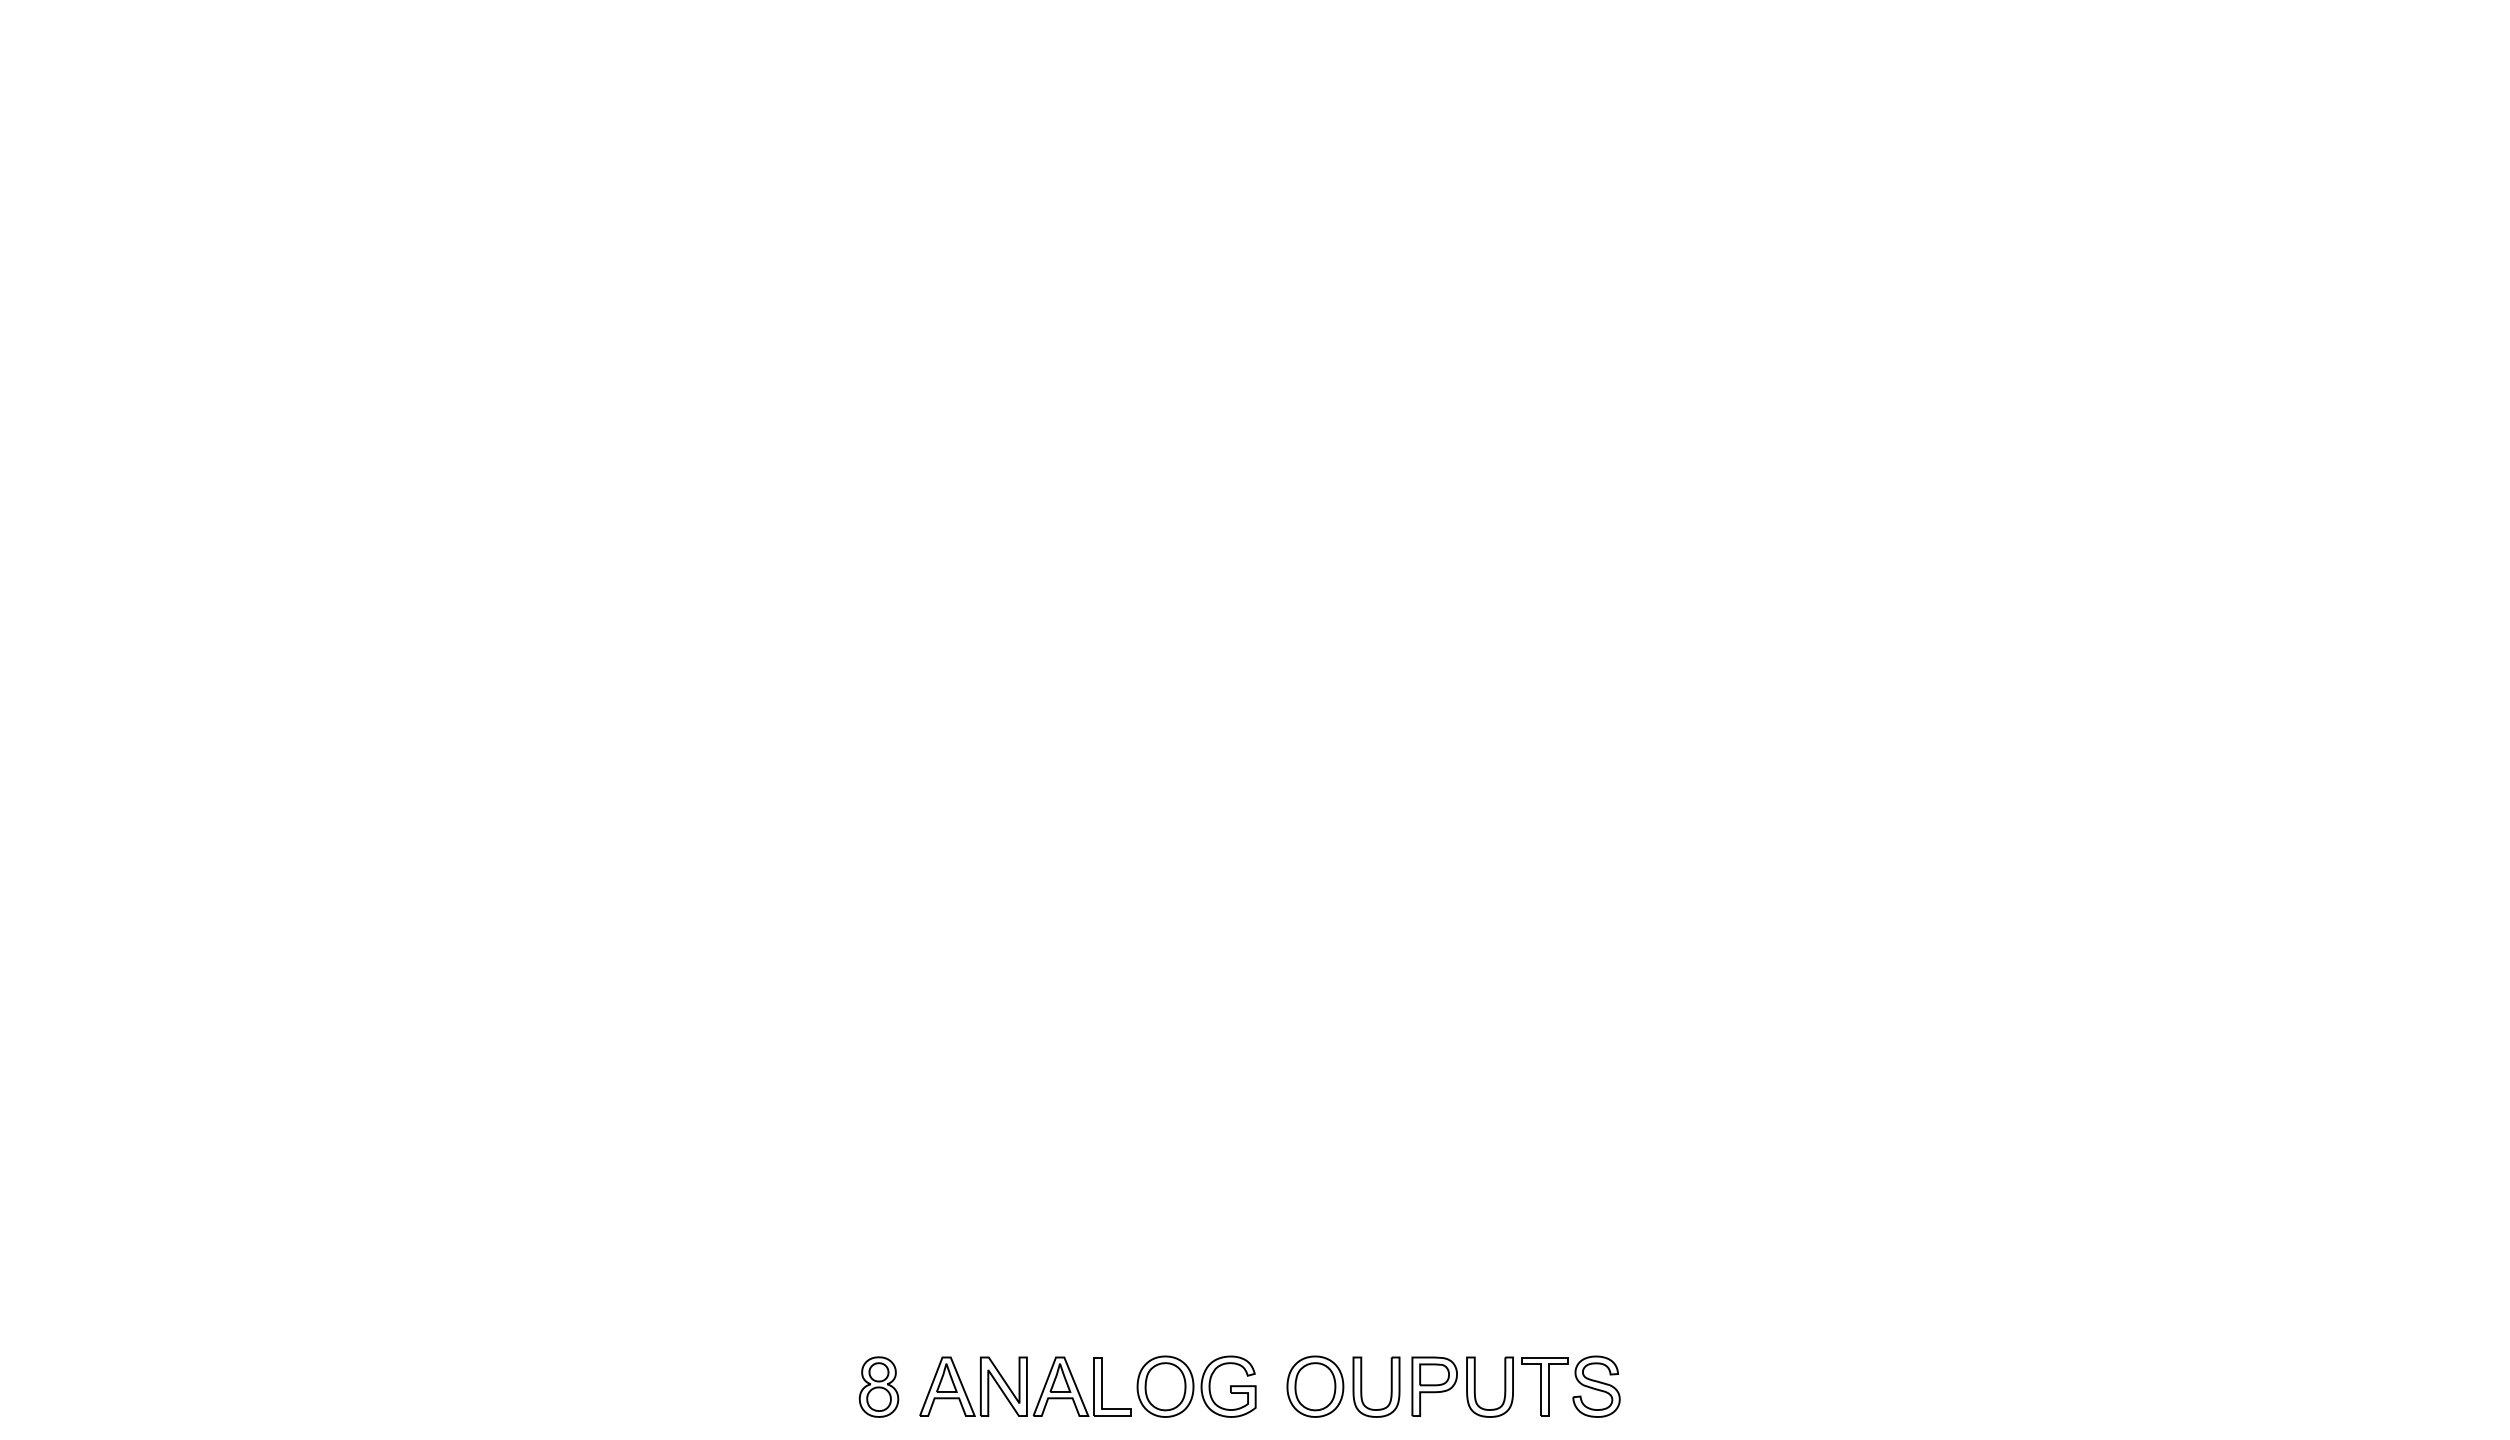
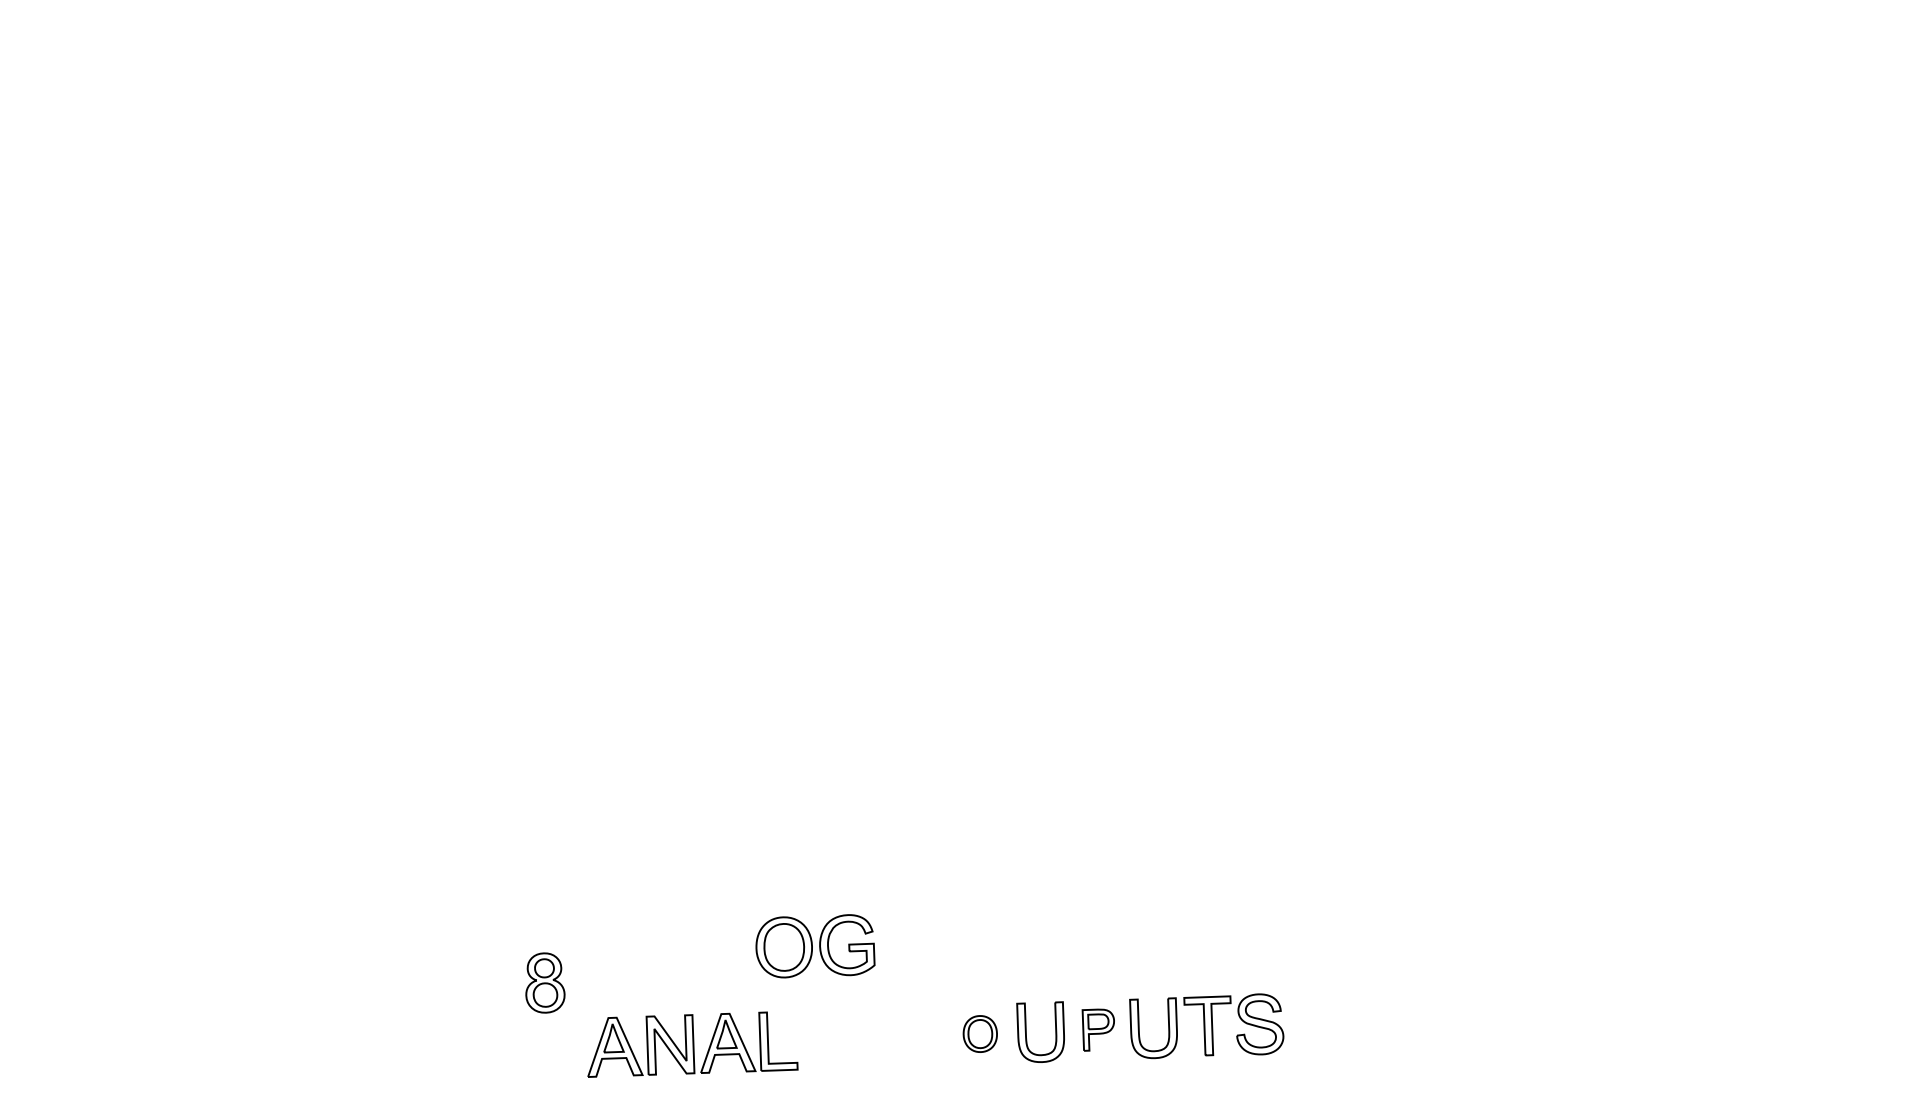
part: (878, 1386) -> (544, 982), moved
part: (1196, 1386) -> (815, 946), moved
part: (1315, 1386) -> (980, 1033), size x0.6
part: (1434, 1386) -> (1098, 1029), size x0.7

